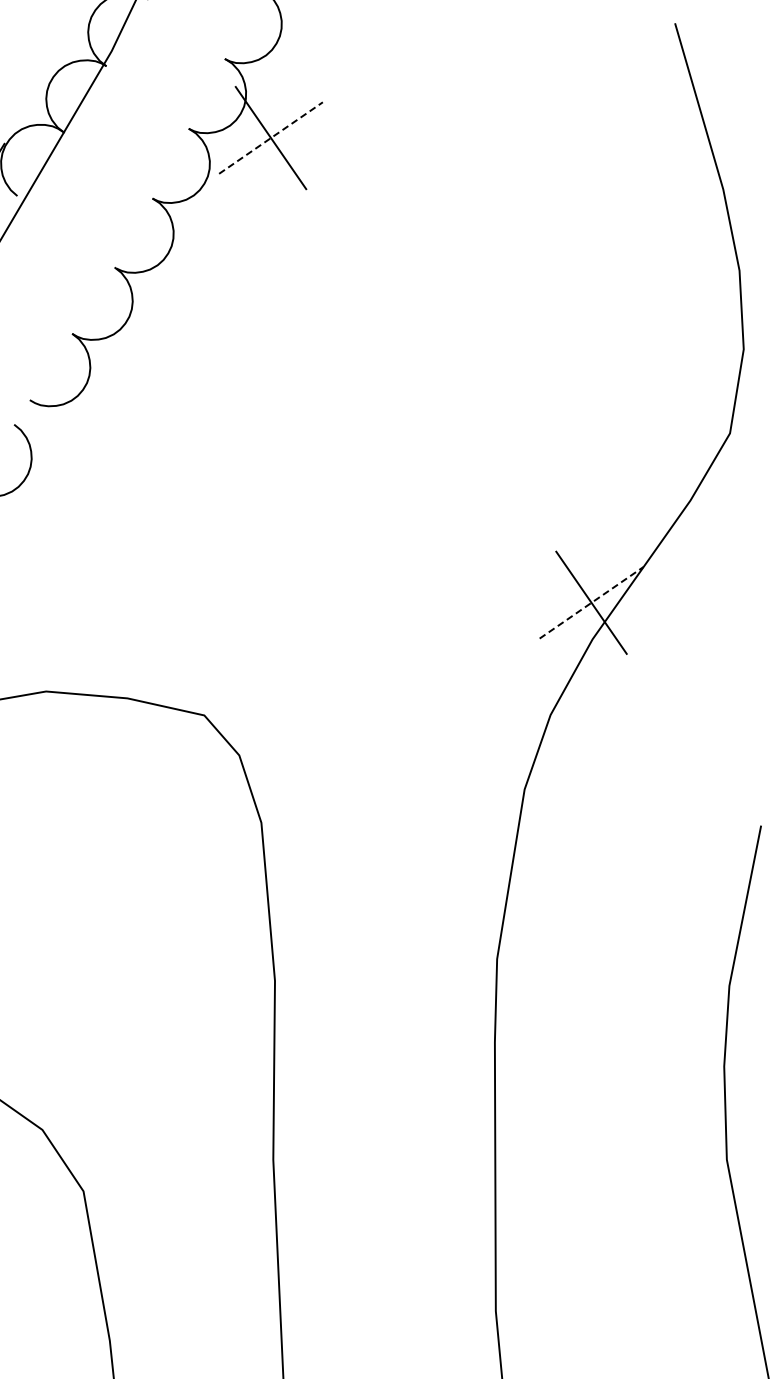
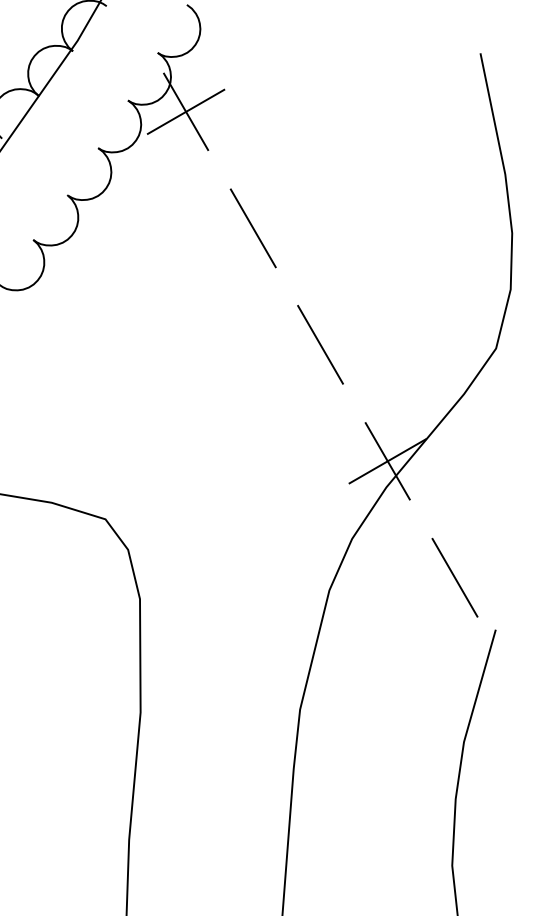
line: (271, 138) -> (186, 112), dashed -> solid
line: (377, 292) -> (253, 227), added
line: (484, 447) -> (320, 344), added
line: (591, 602) -> (387, 461), dashed -> solid
line: (697, 757) -> (454, 577), added

